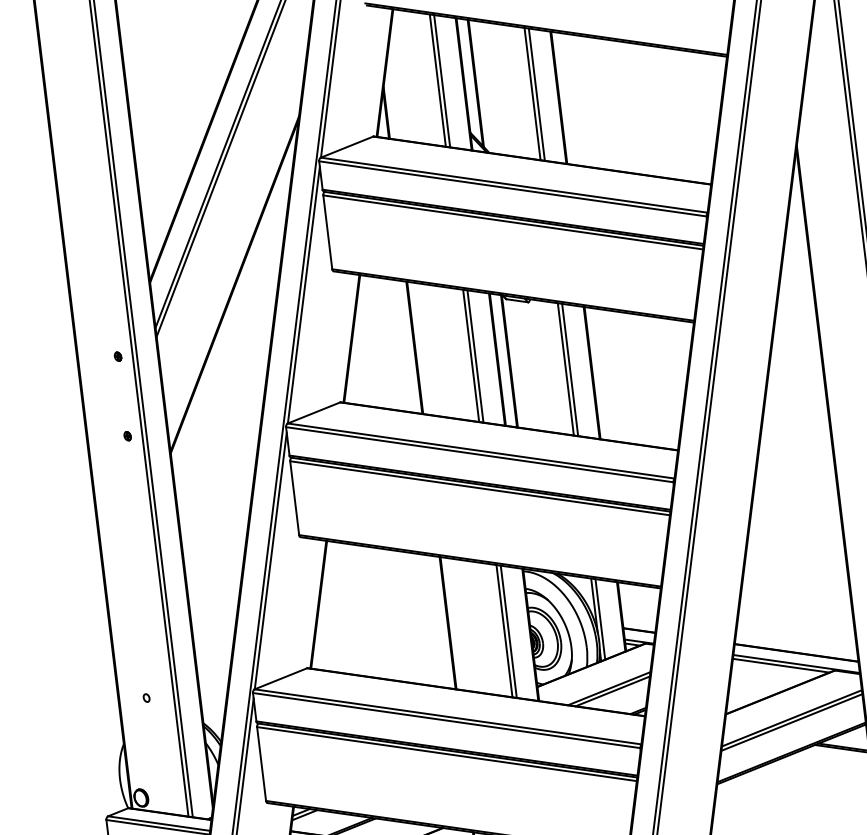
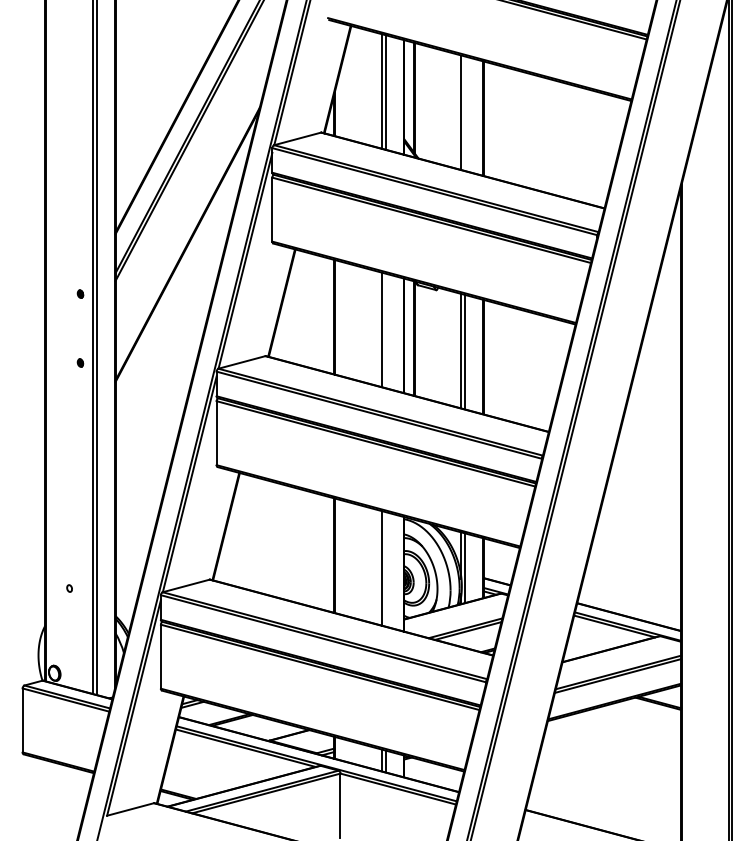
line: (537, 94) -> (465, 113), removed
line: (475, 356) -> (385, 330), removed
line: (508, 631) -> (385, 569), removed

